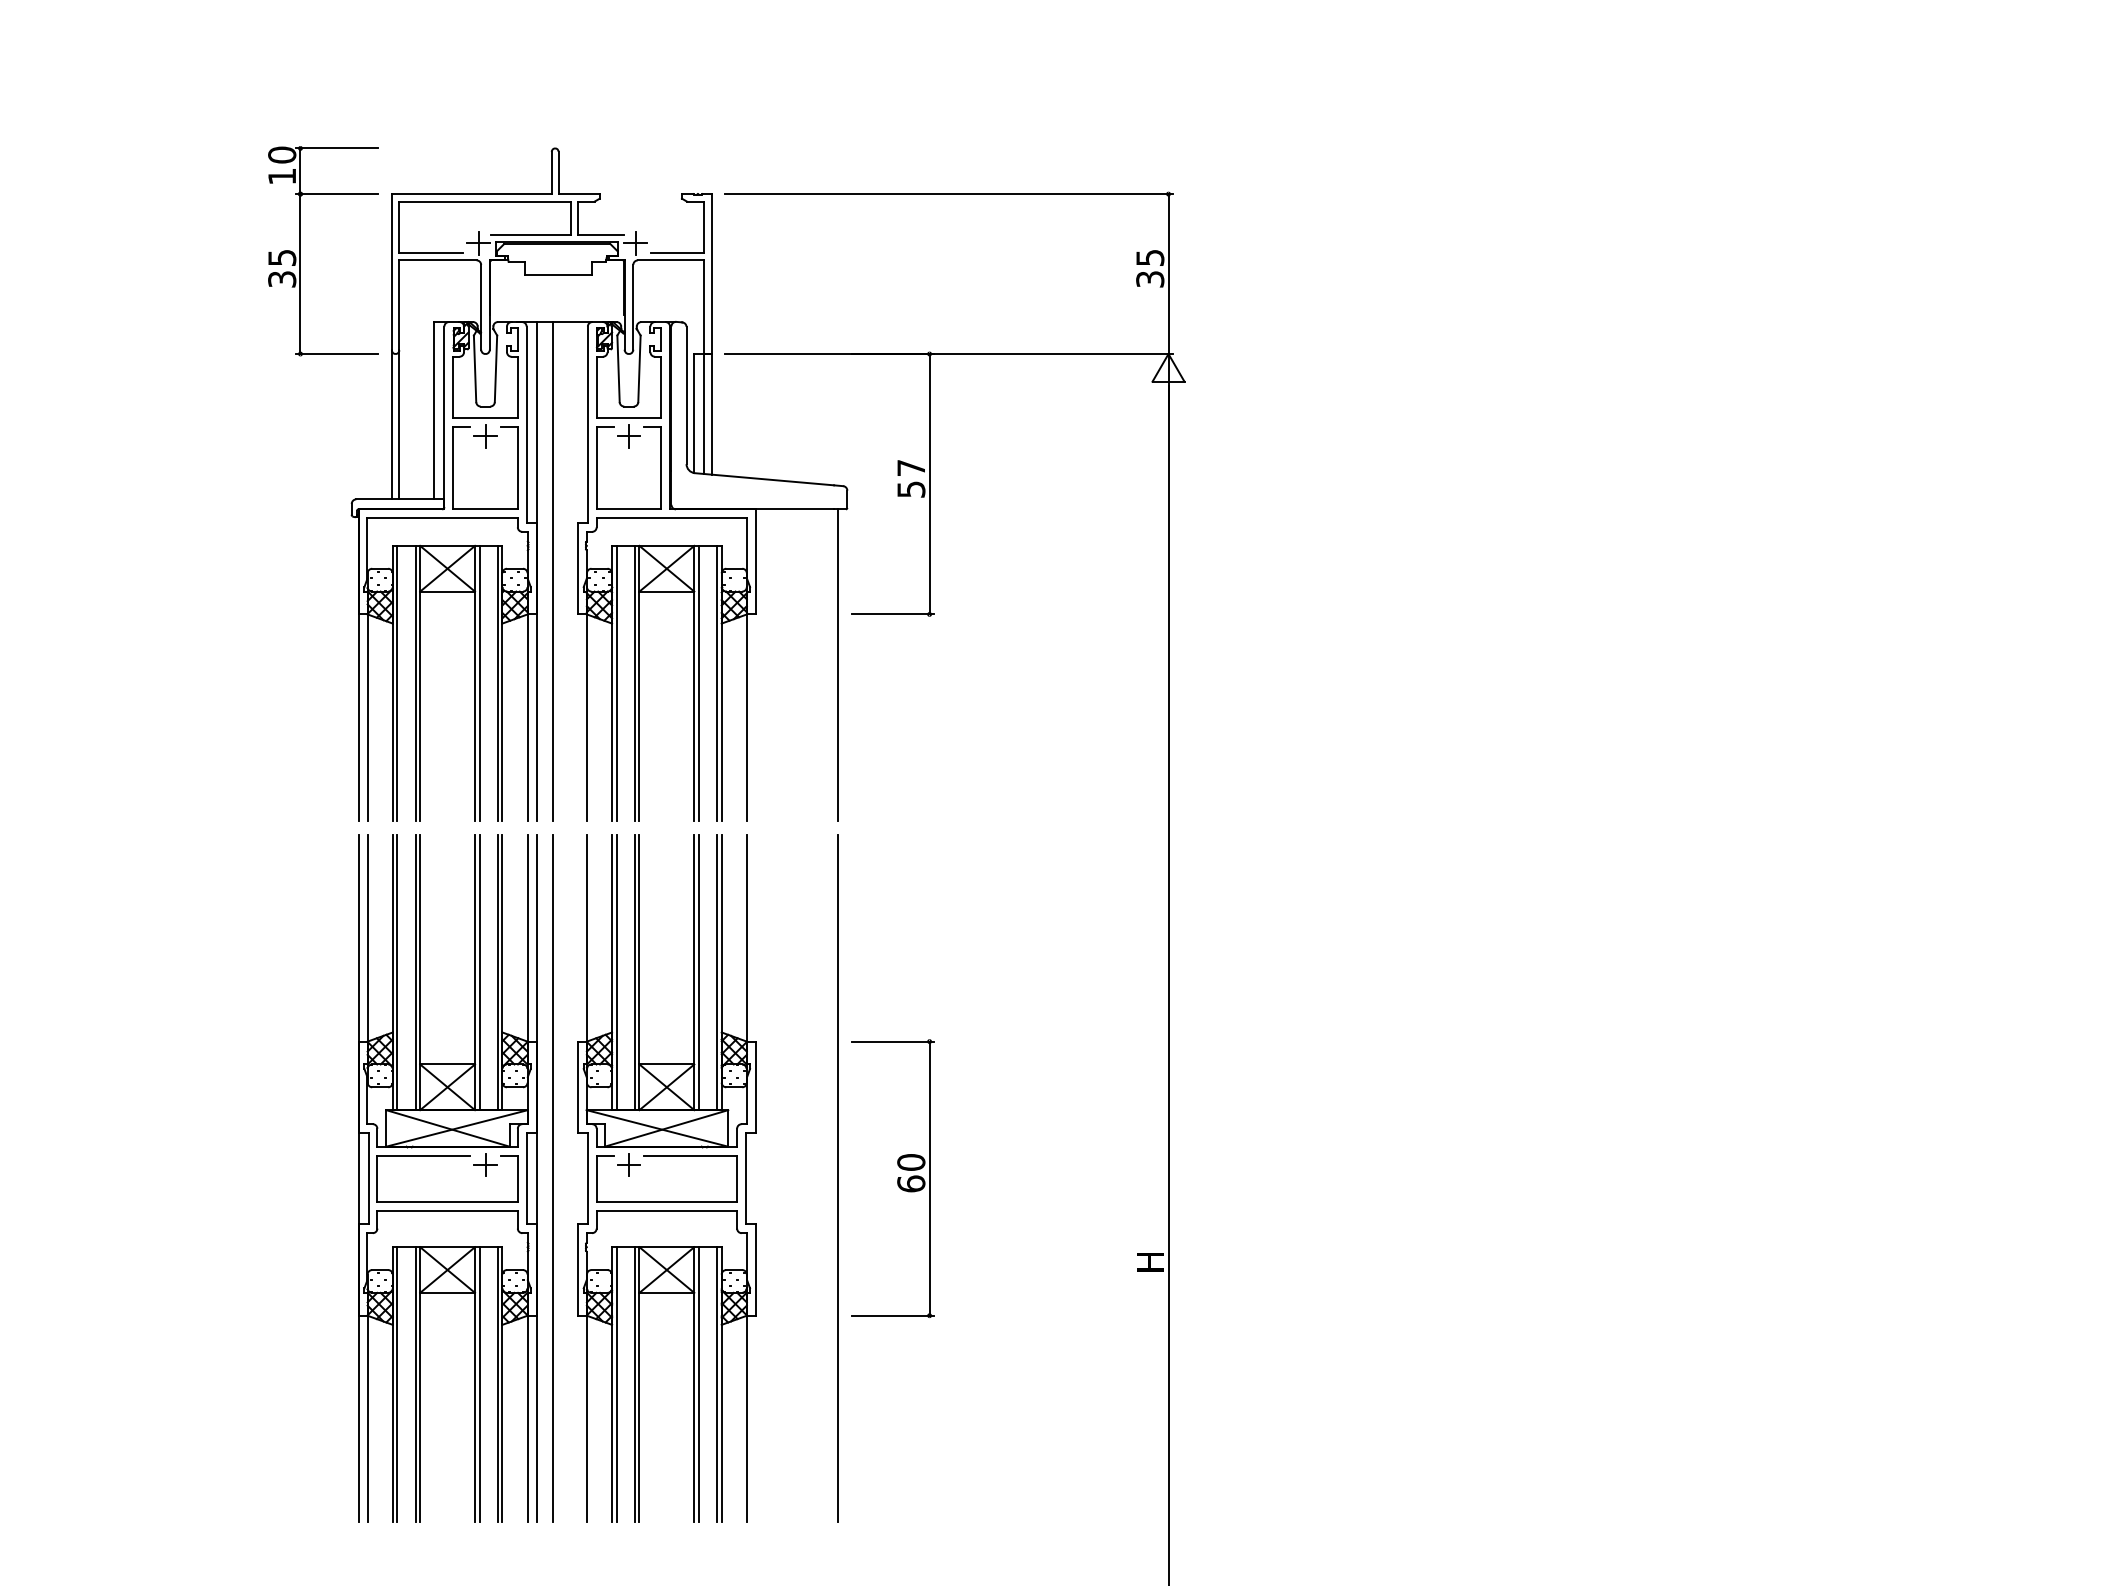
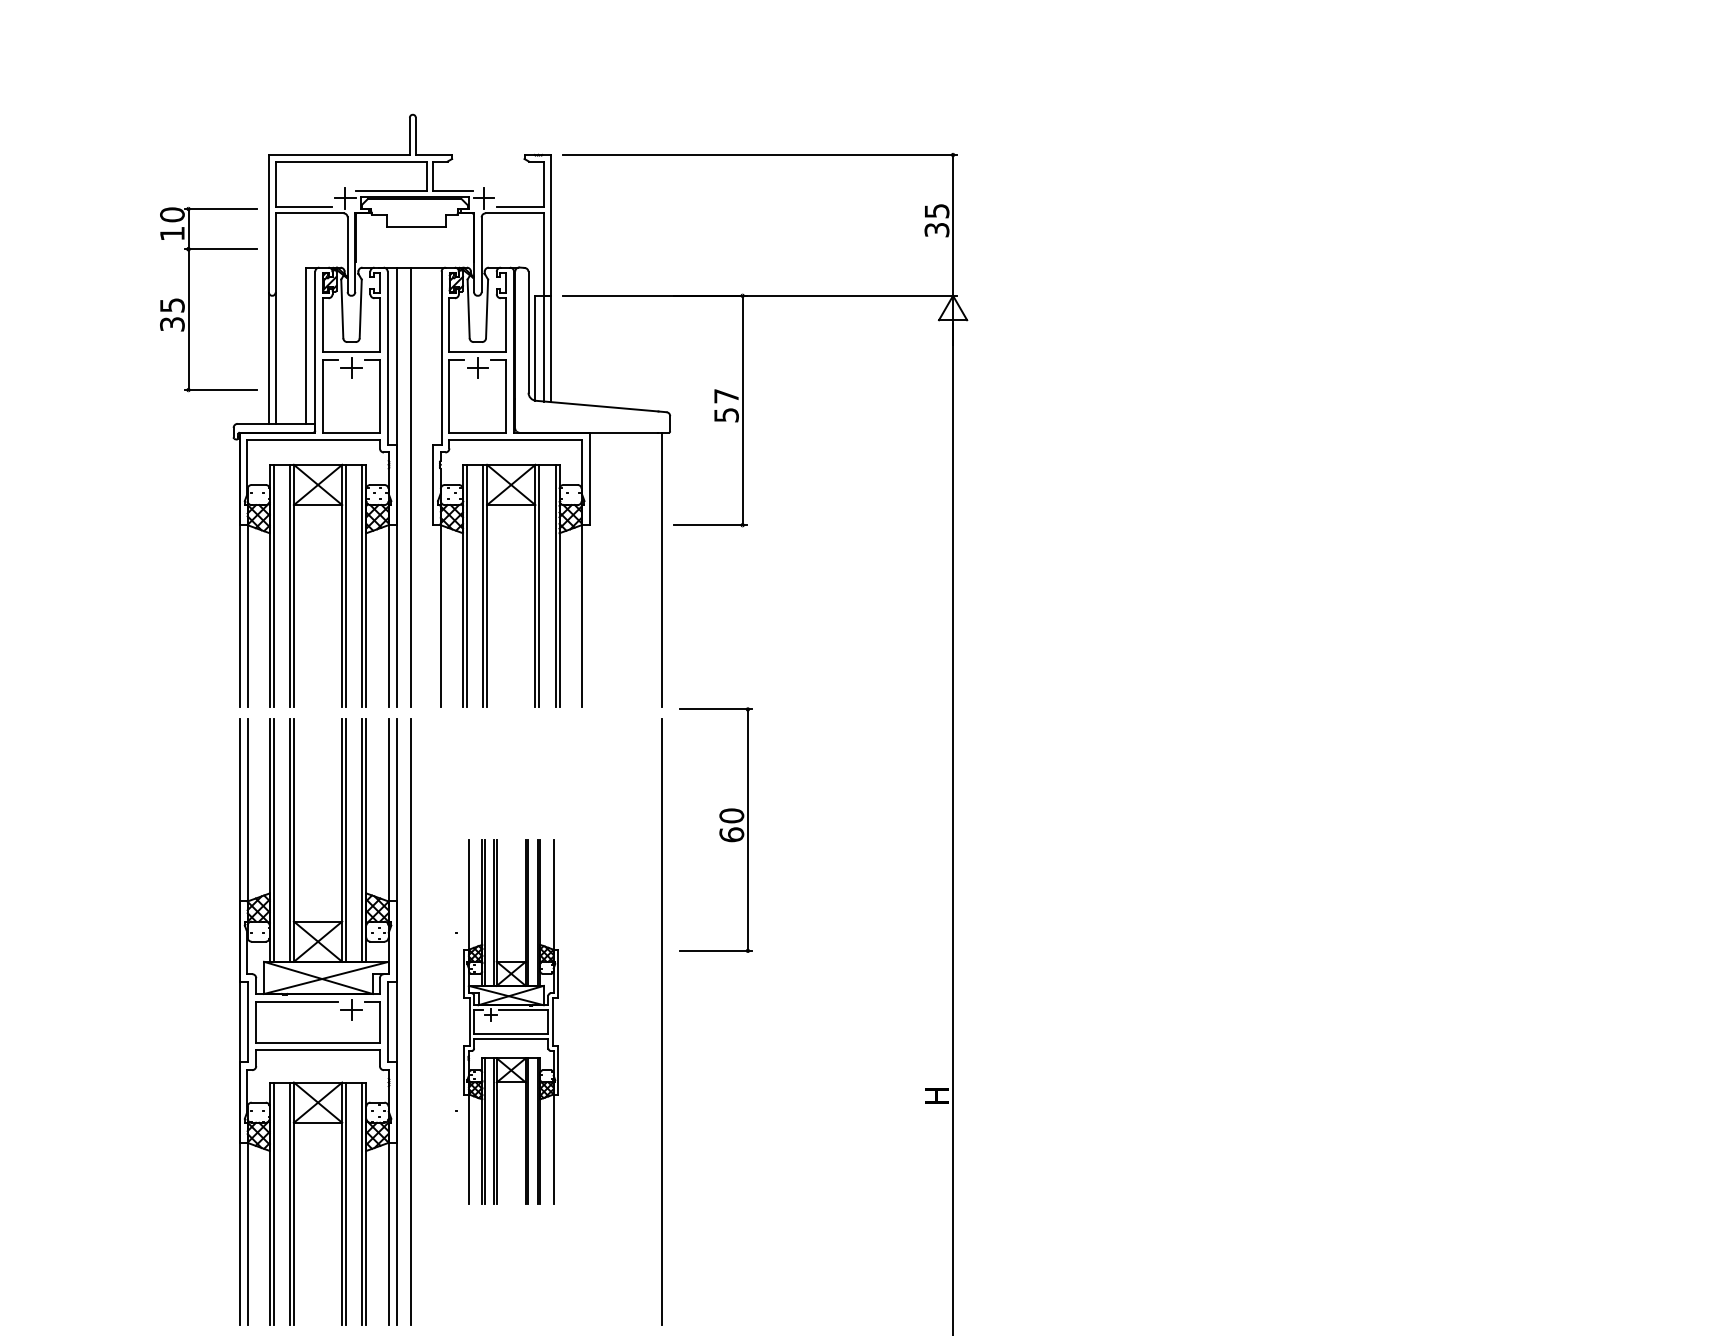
part: (300, 251) -> (188, 299), moved
part: (666, 1178) -> (510, 1022), size x0.6
part: (892, 1178) -> (715, 830), moved

